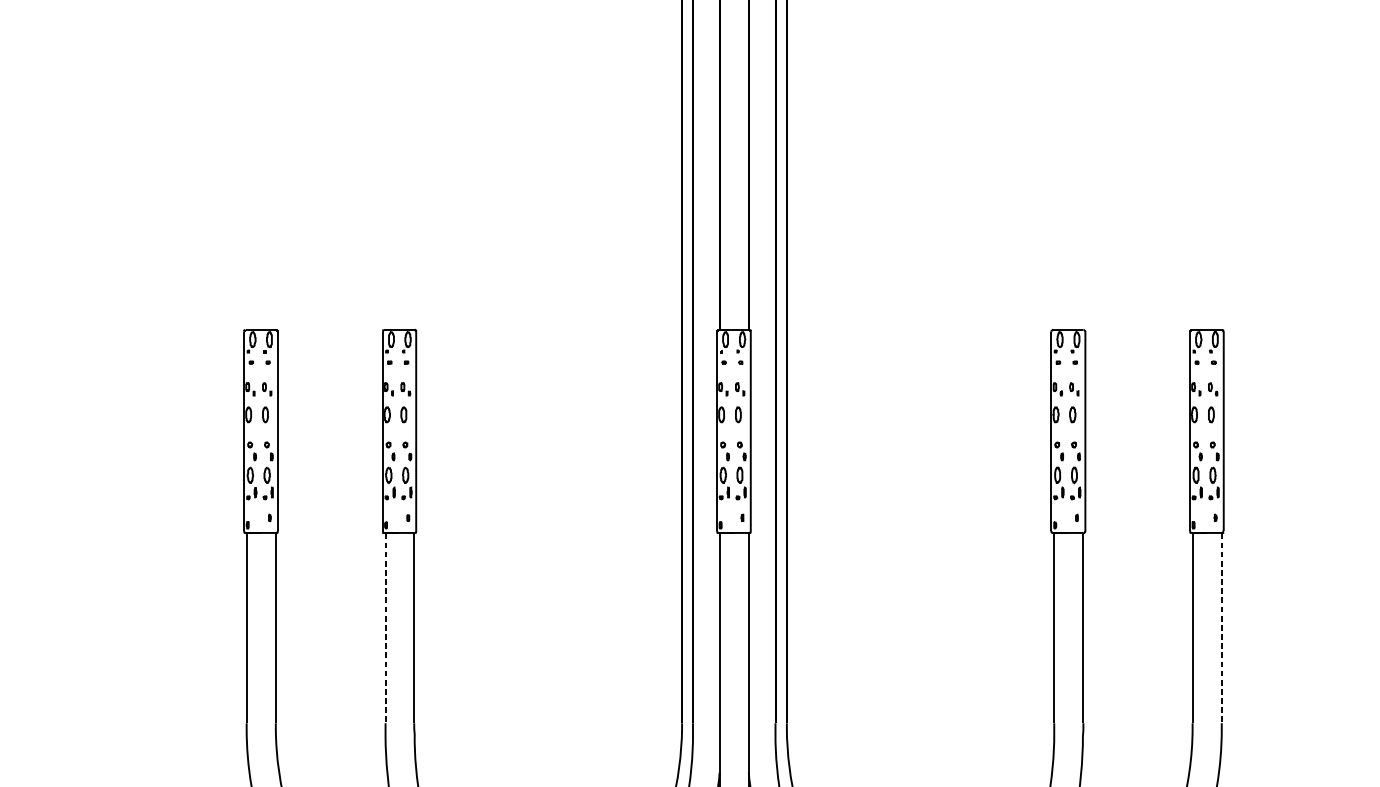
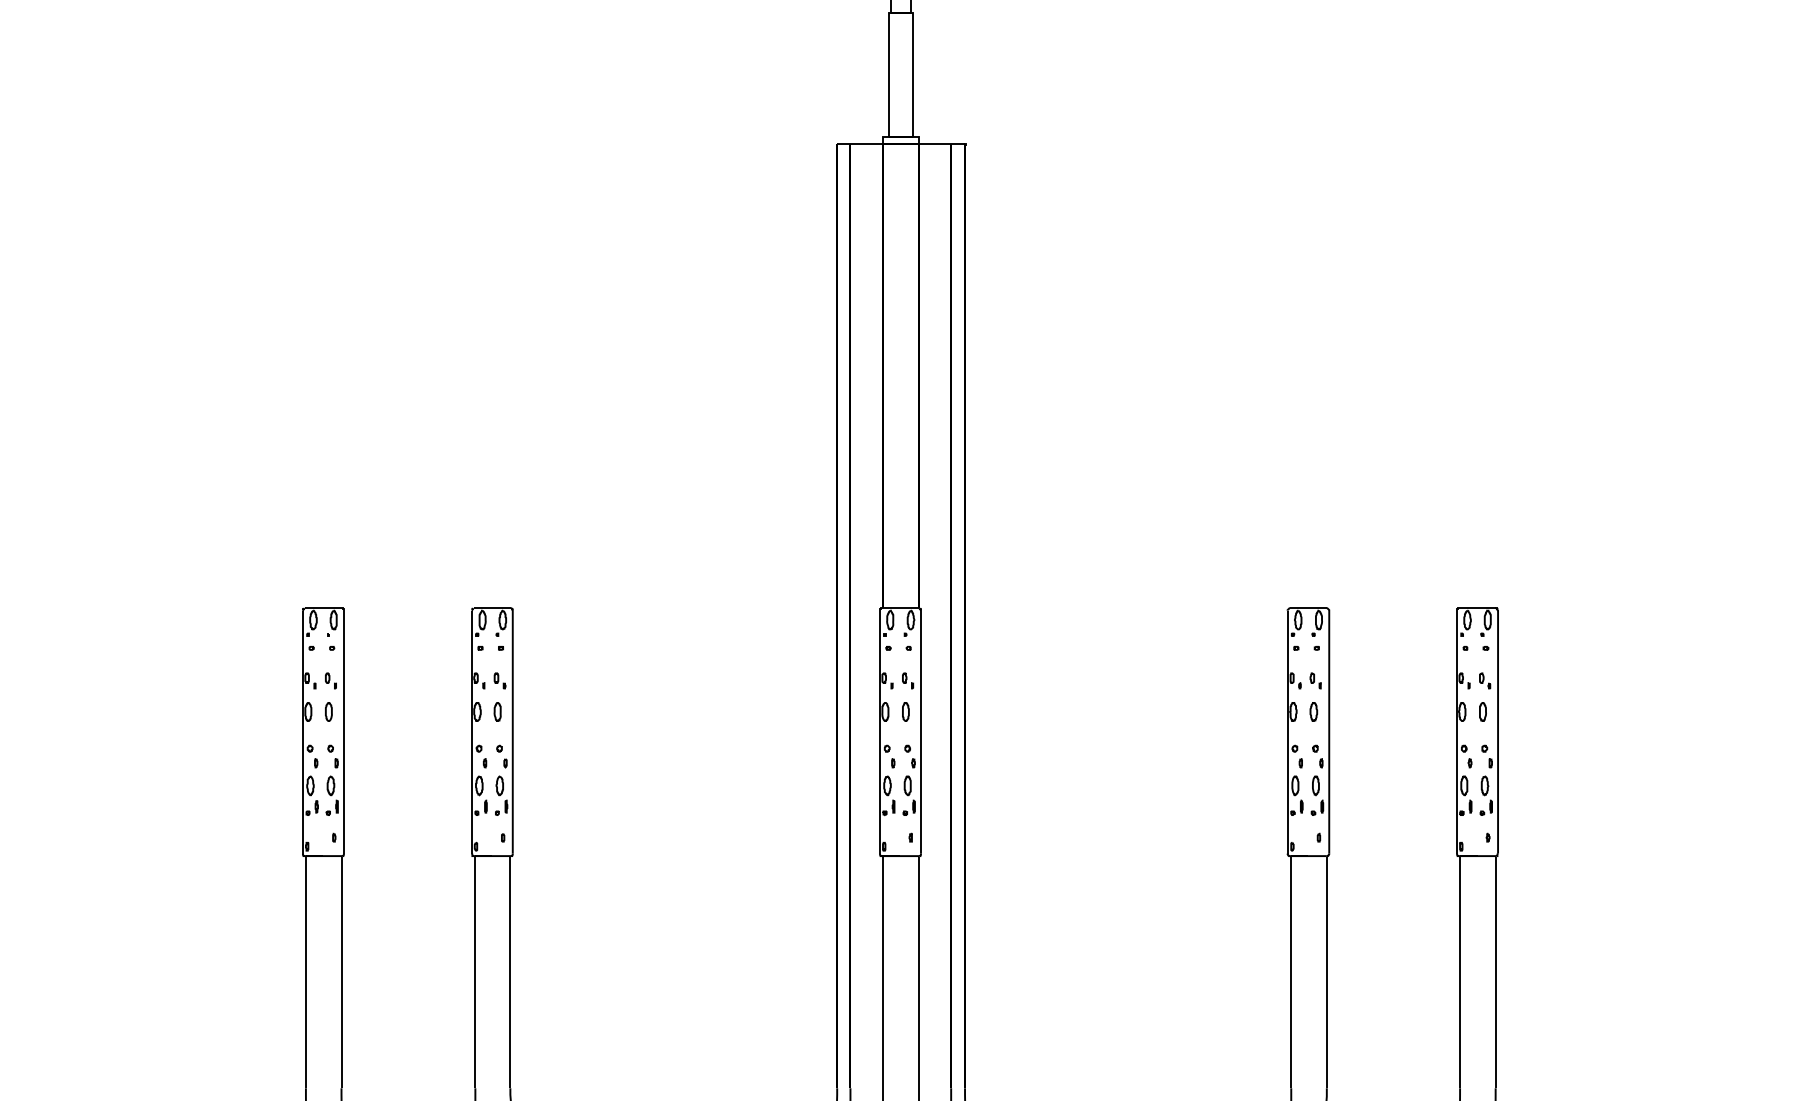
line: (385, 628) -> (475, 972), dashed -> solid
line: (1221, 628) -> (1495, 972), dashed -> solid

